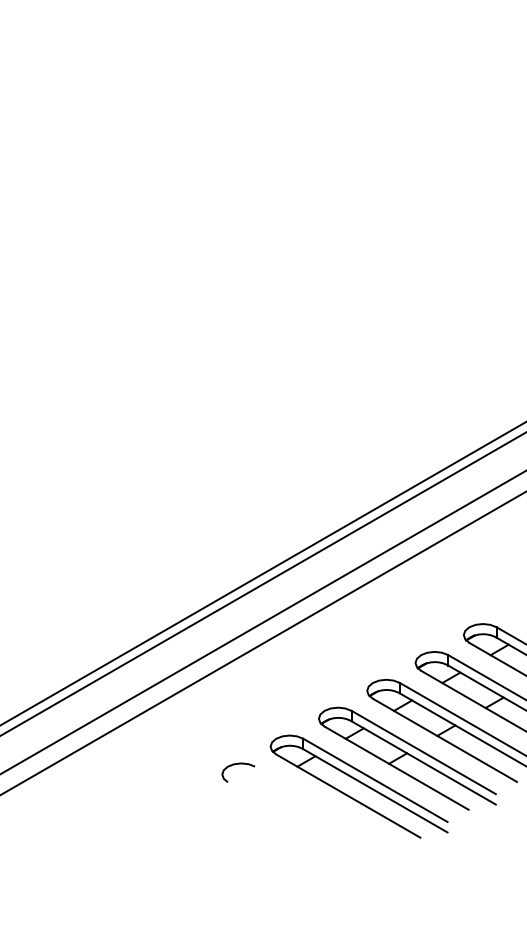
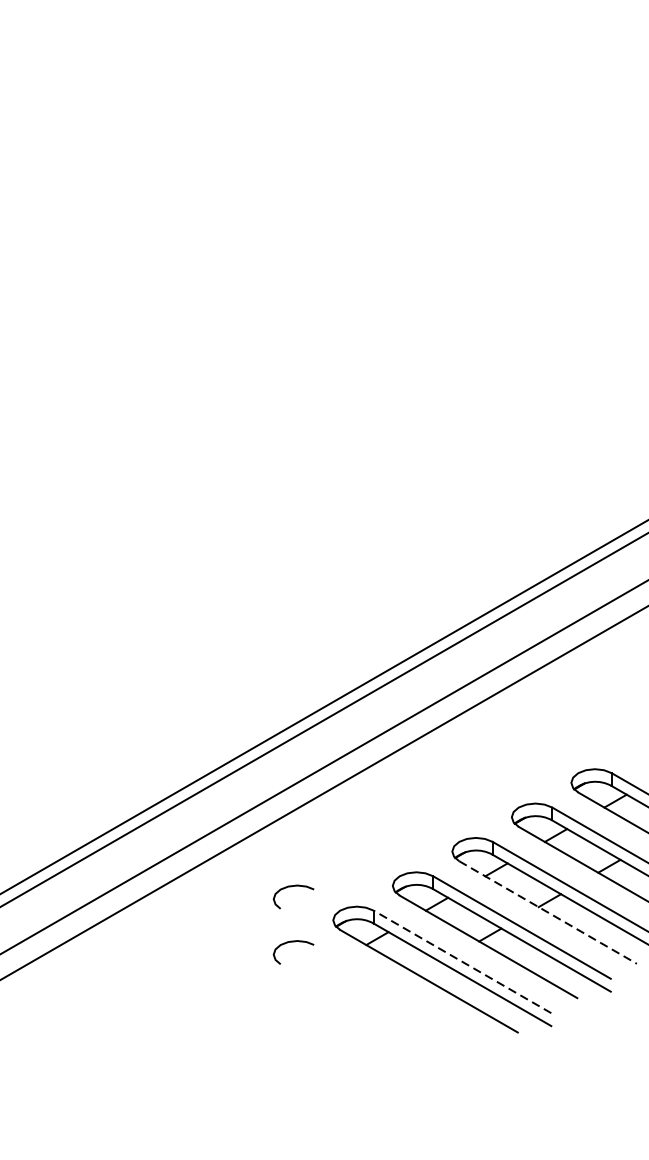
curve: (238, 719) -> (293, 886), added
line: (445, 740) -> (548, 912), solid -> dashed
line: (375, 780) -> (462, 962), solid -> dashed

